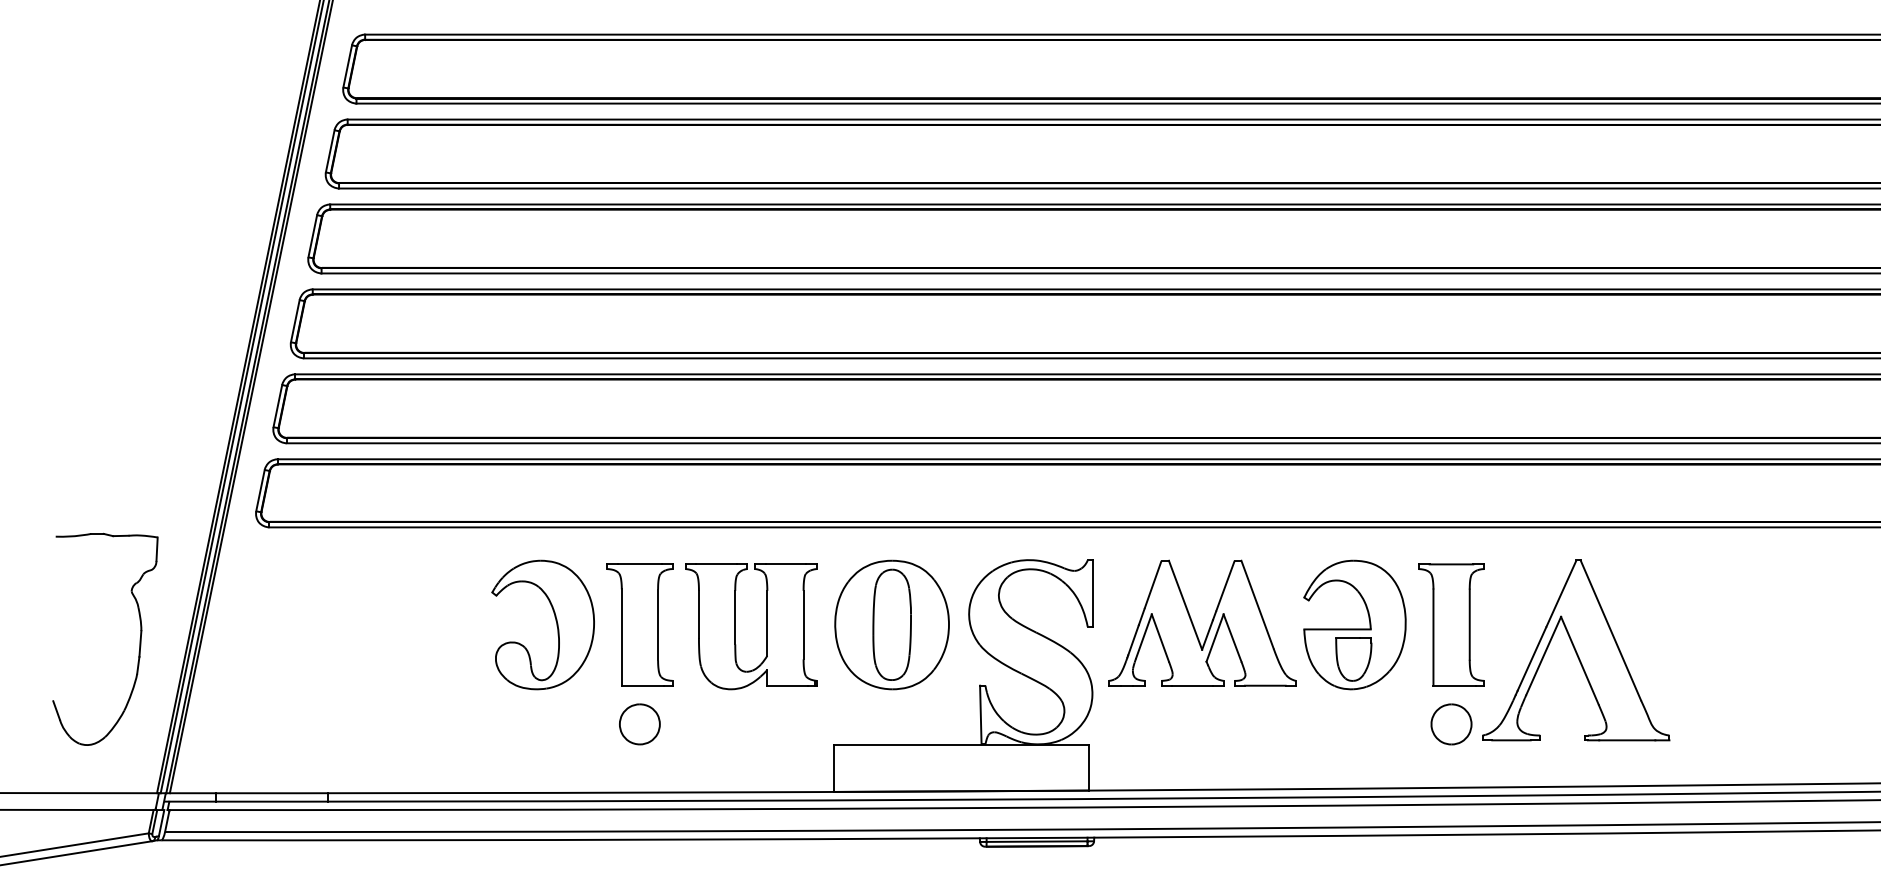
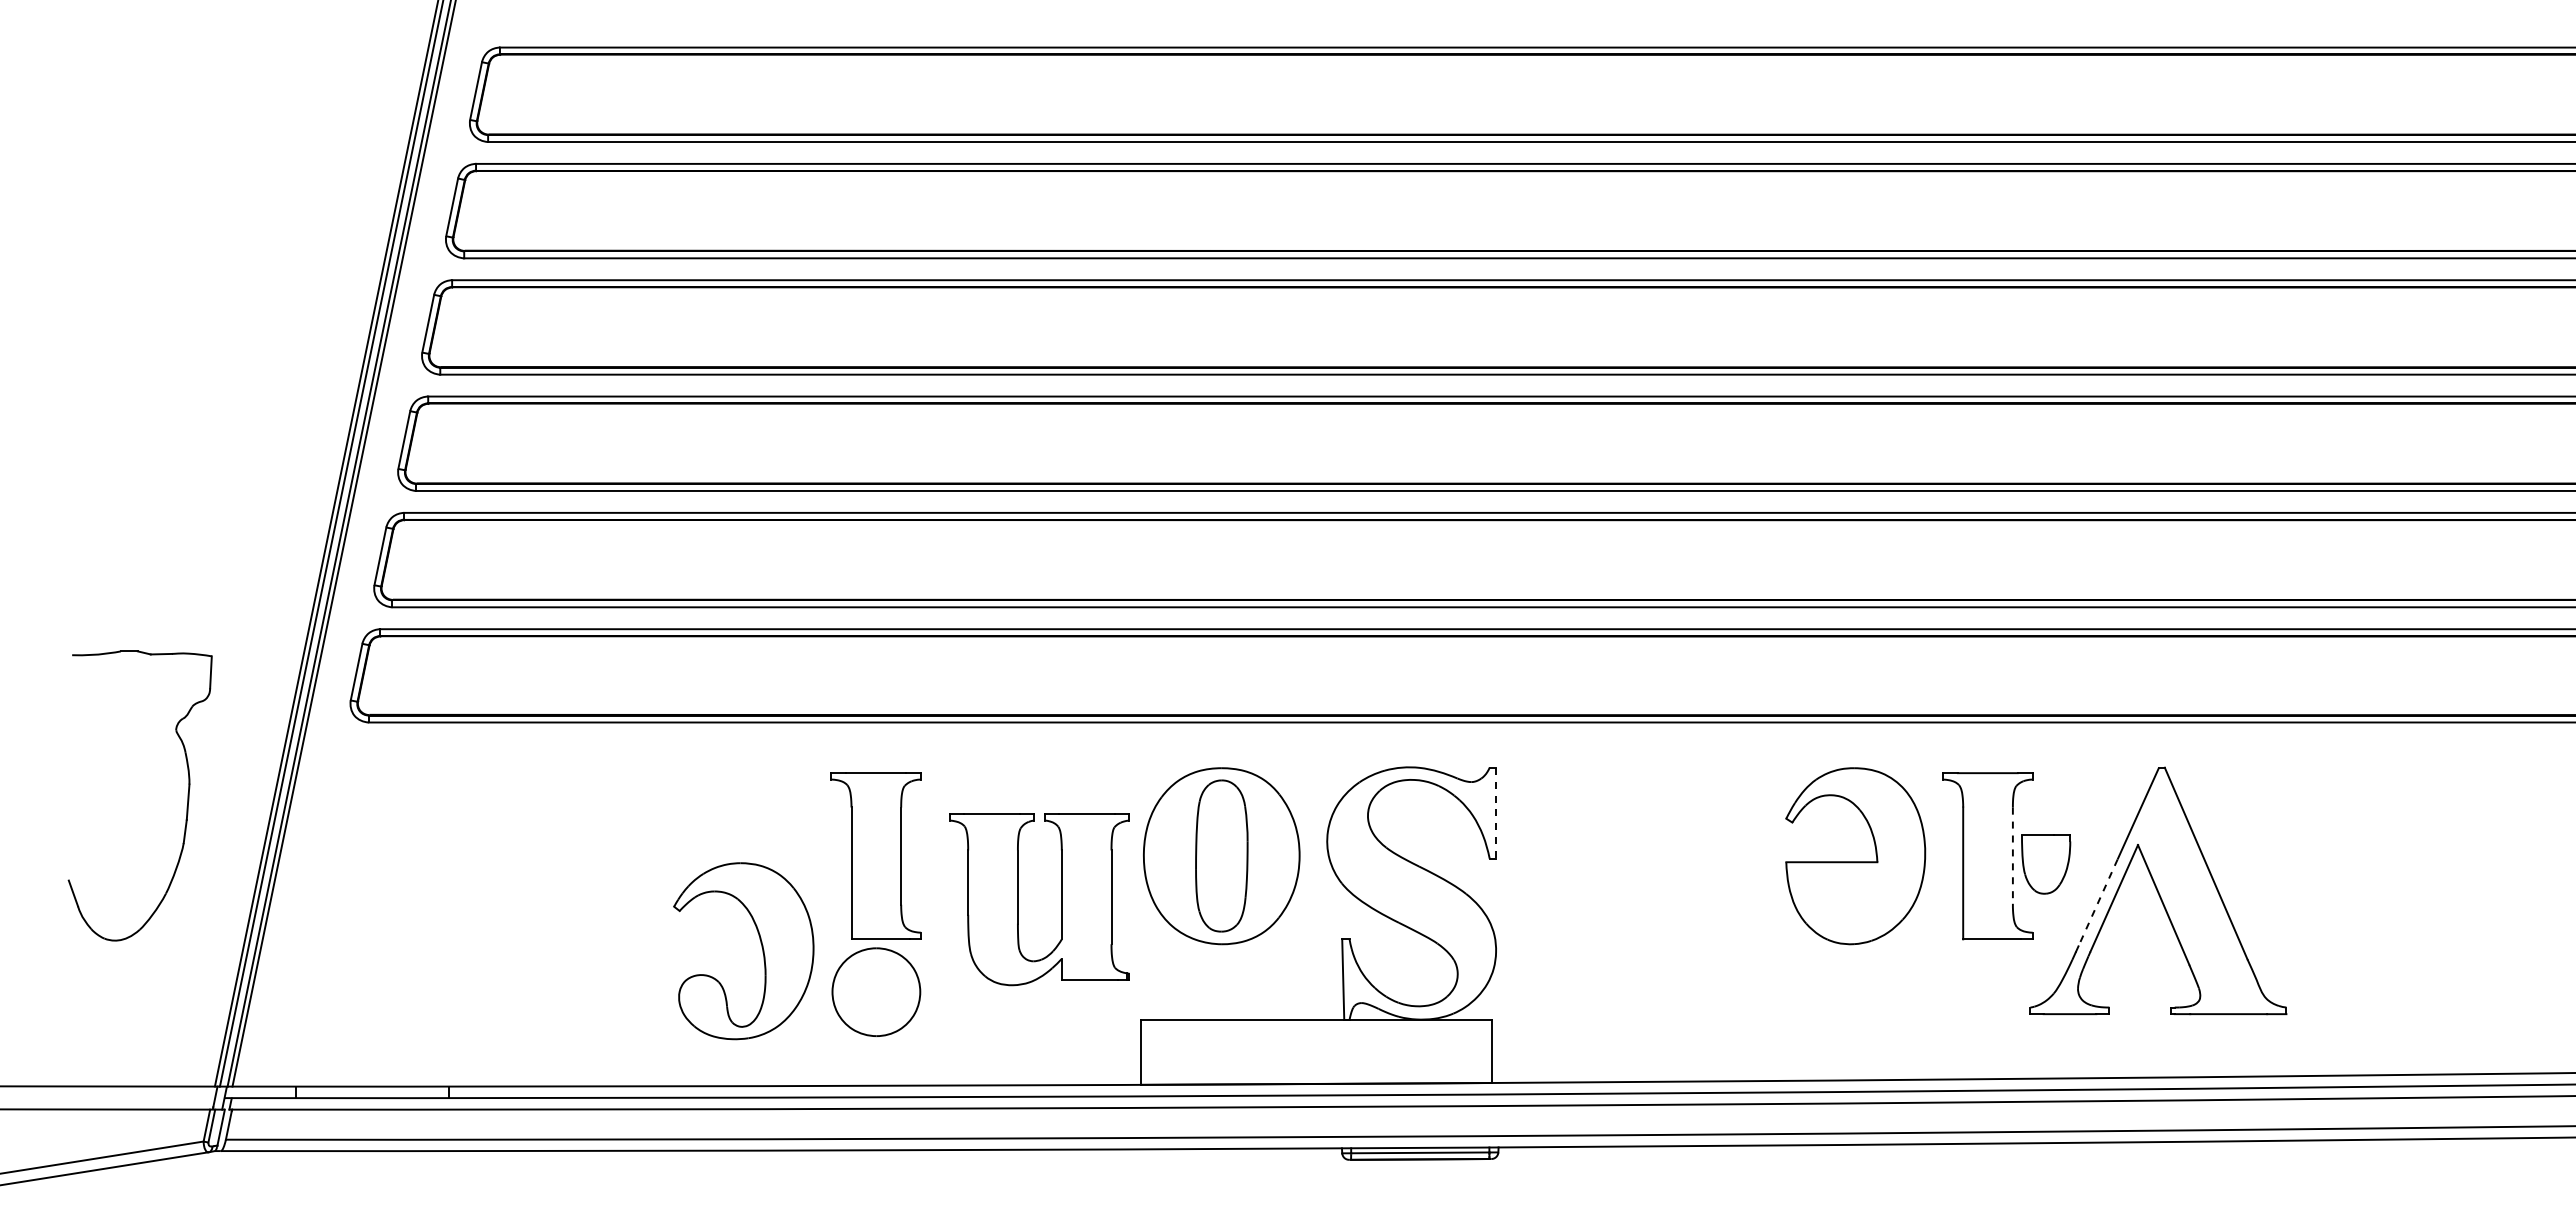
line: (1092, 593) -> (1496, 813), solid -> dashed
part: (556, 622) -> (761, 947), moved
part: (1210, 625) -> (1657, 856), removed
line: (1469, 625) -> (2012, 856), solid -> dashed
part: (735, 626) -> (1018, 899), moved
part: (139, 639) -> (187, 795), moved
line: (1532, 658) -> (2098, 902), solid -> dashed
part: (1354, 659) -> (2046, 864), moved
part: (639, 724) -> (875, 992), size x1.6
part: (1451, 724) -> (1987, 992), removed

